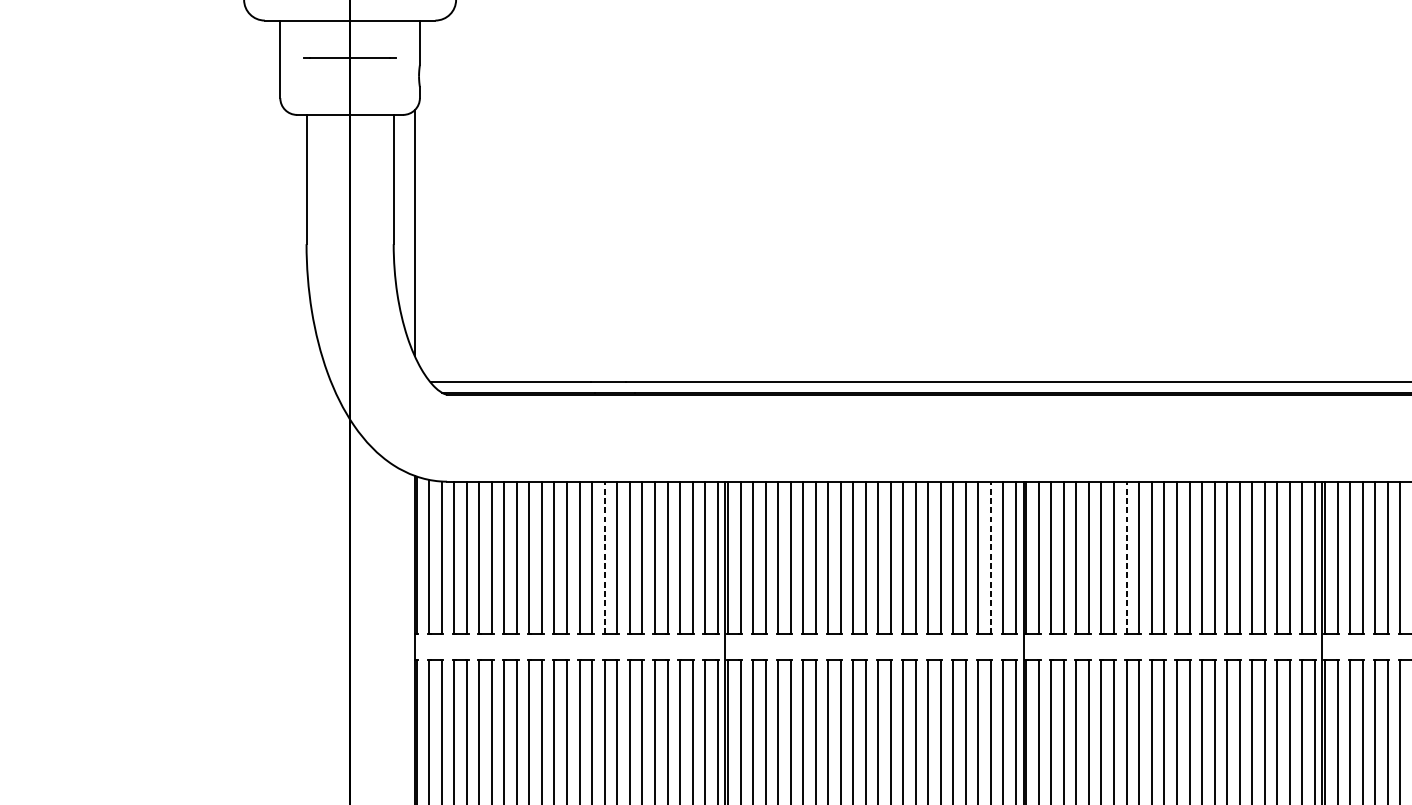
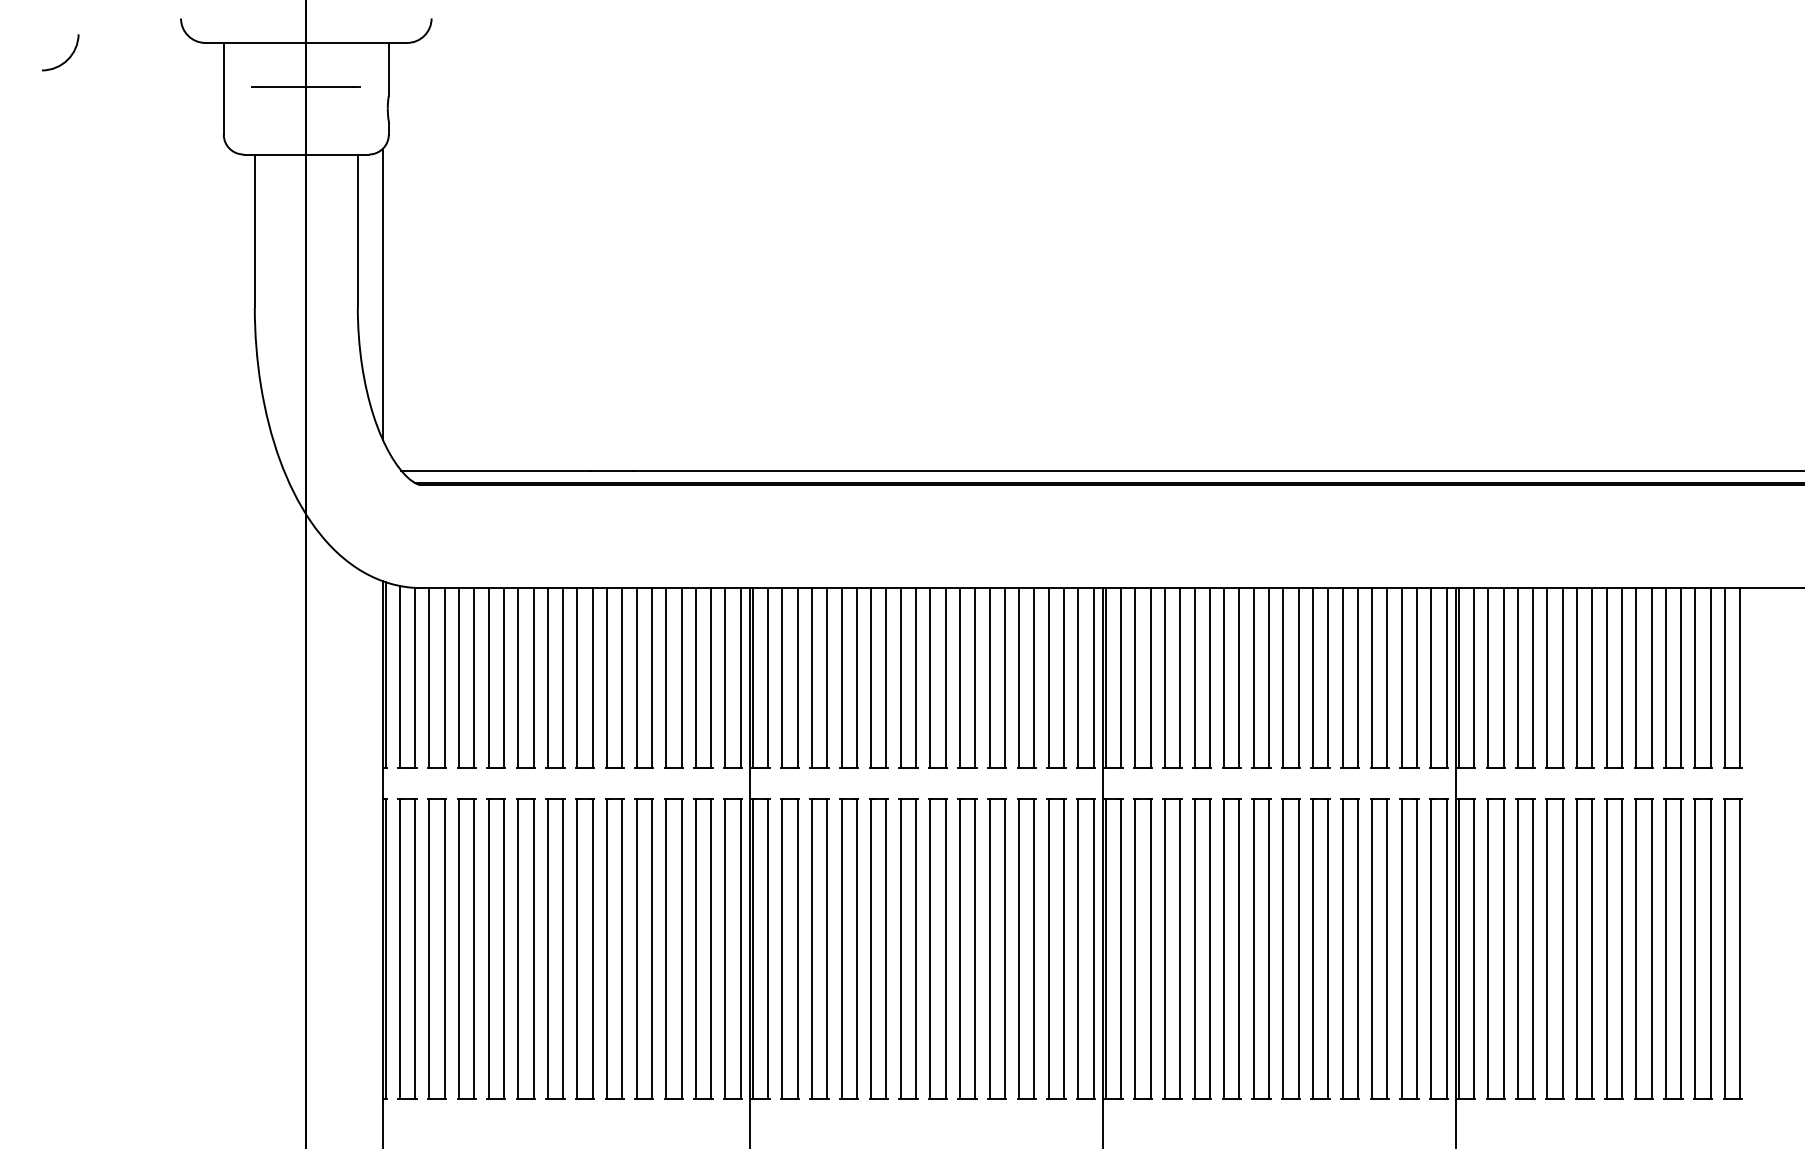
curve: (148, 33) -> (67, 58), added
line: (604, 557) -> (607, 677), dashed -> solid
line: (991, 557) -> (1064, 677), dashed -> solid
line: (1126, 557) -> (1224, 677), dashed -> solid

